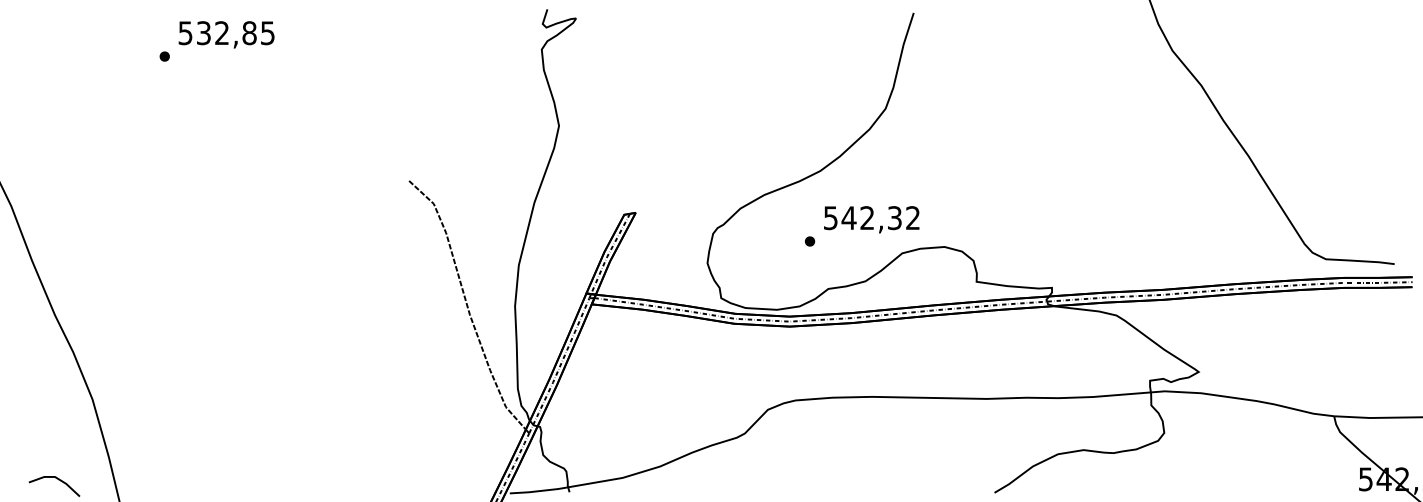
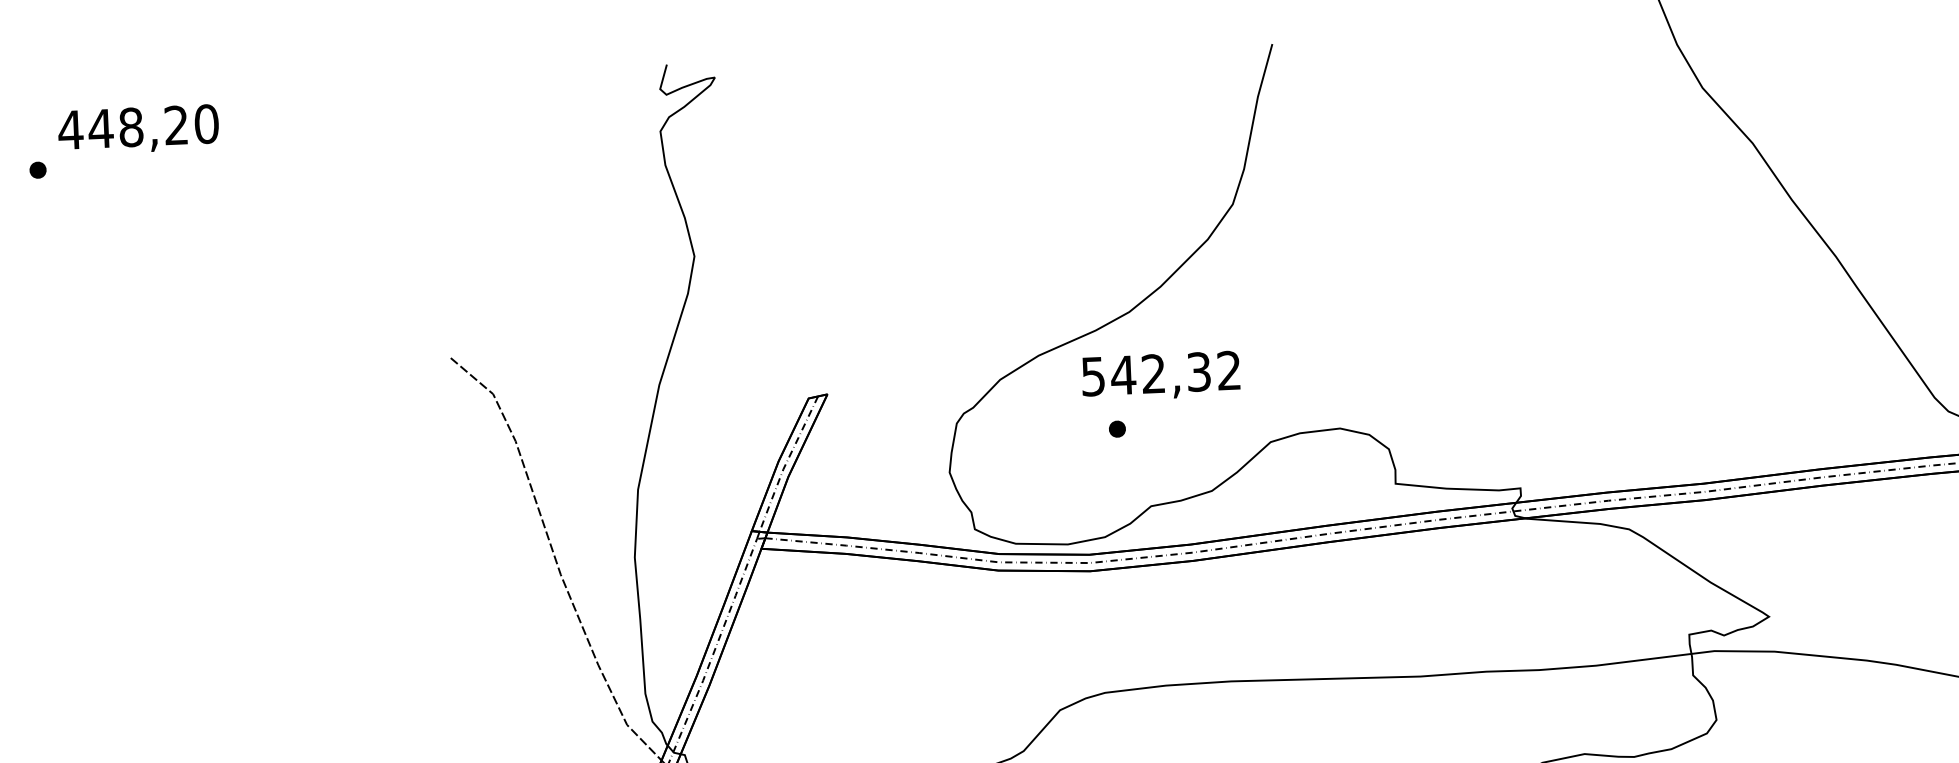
text: (226, 33) -> (138, 127), 532,85 -> 448,20
text: (871, 219) -> (1160, 375), moved

